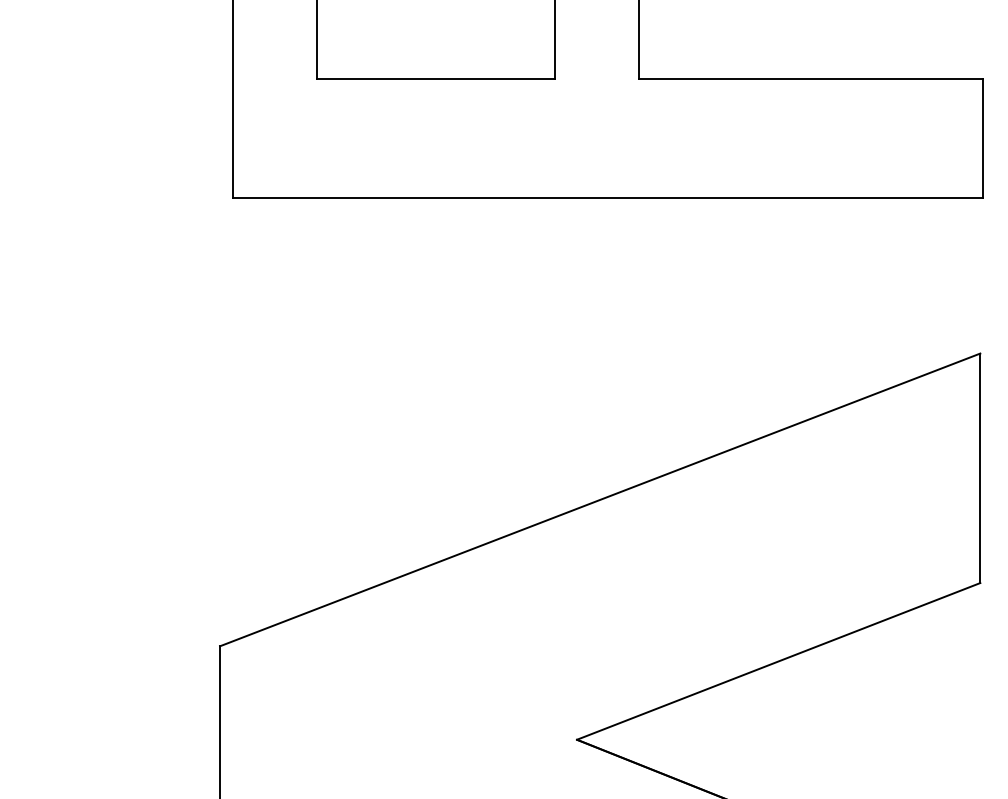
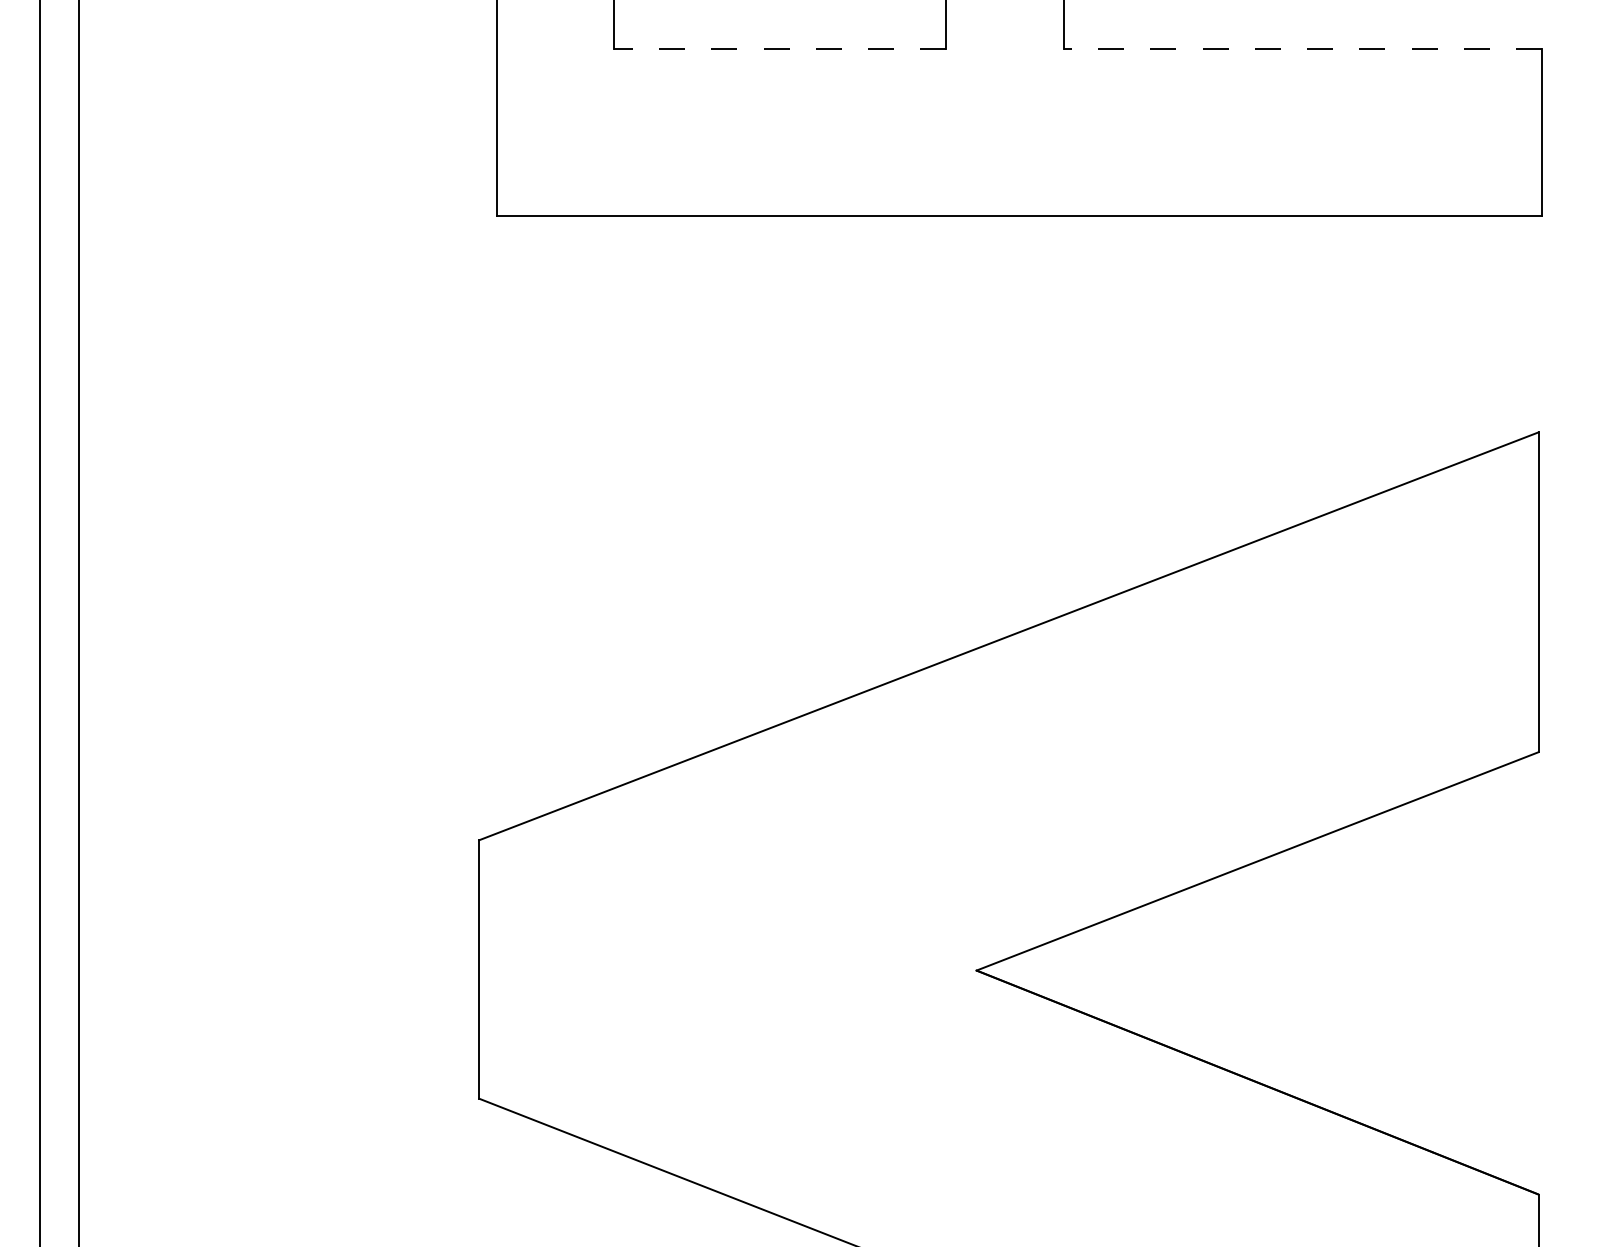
line: (435, 78) -> (779, 49), solid -> dashed
line: (810, 78) -> (1302, 49), solid -> dashed

